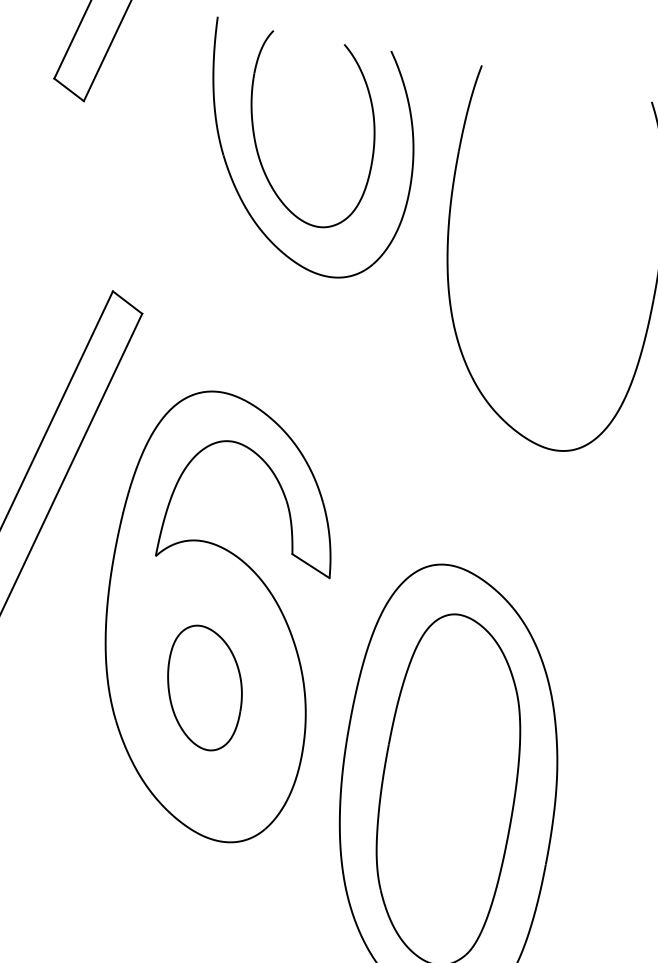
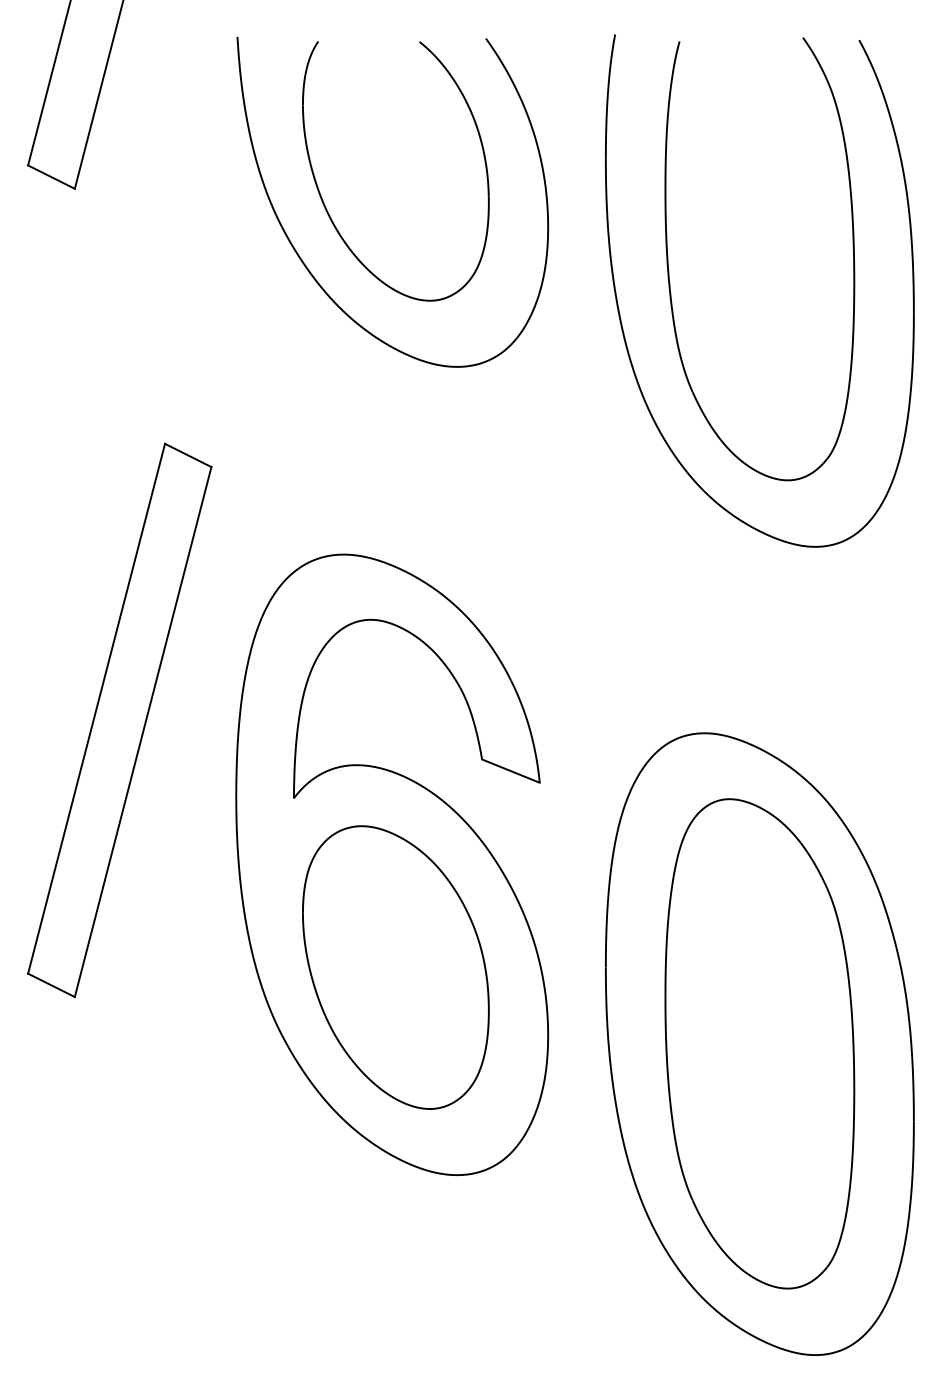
part: (488, 237) -> (669, 270), added
part: (204, 687) -> (395, 967), size x1.67

